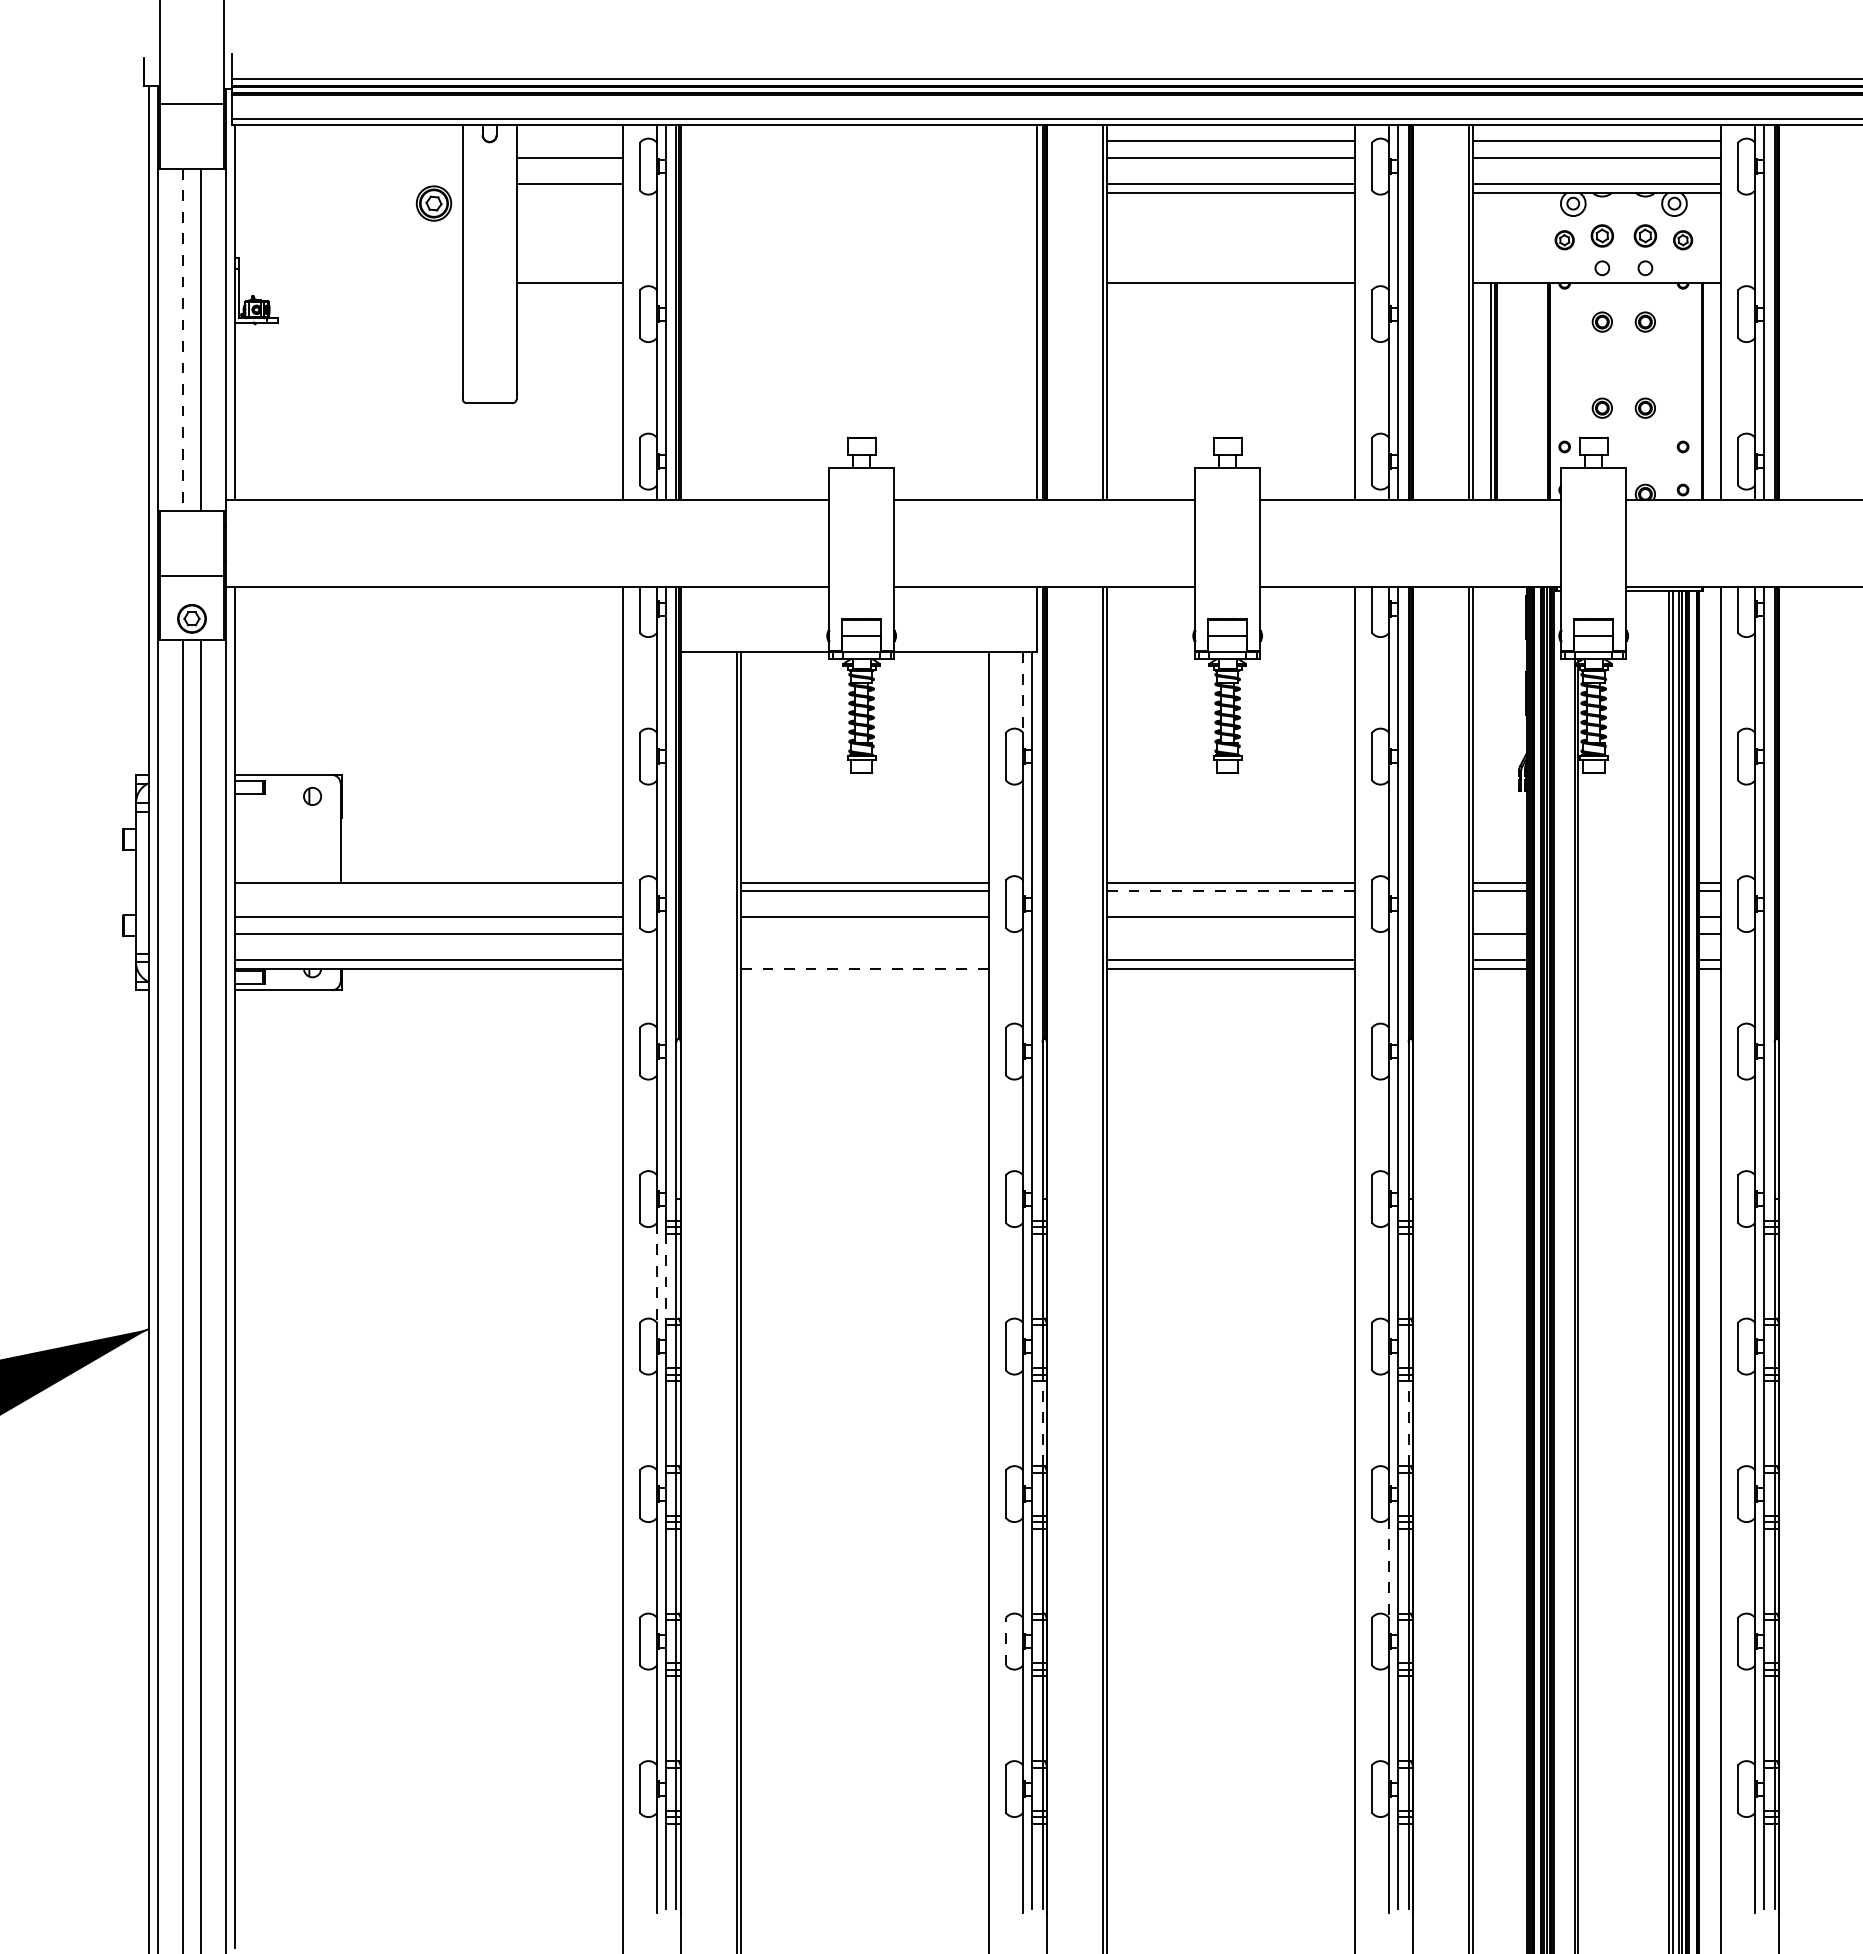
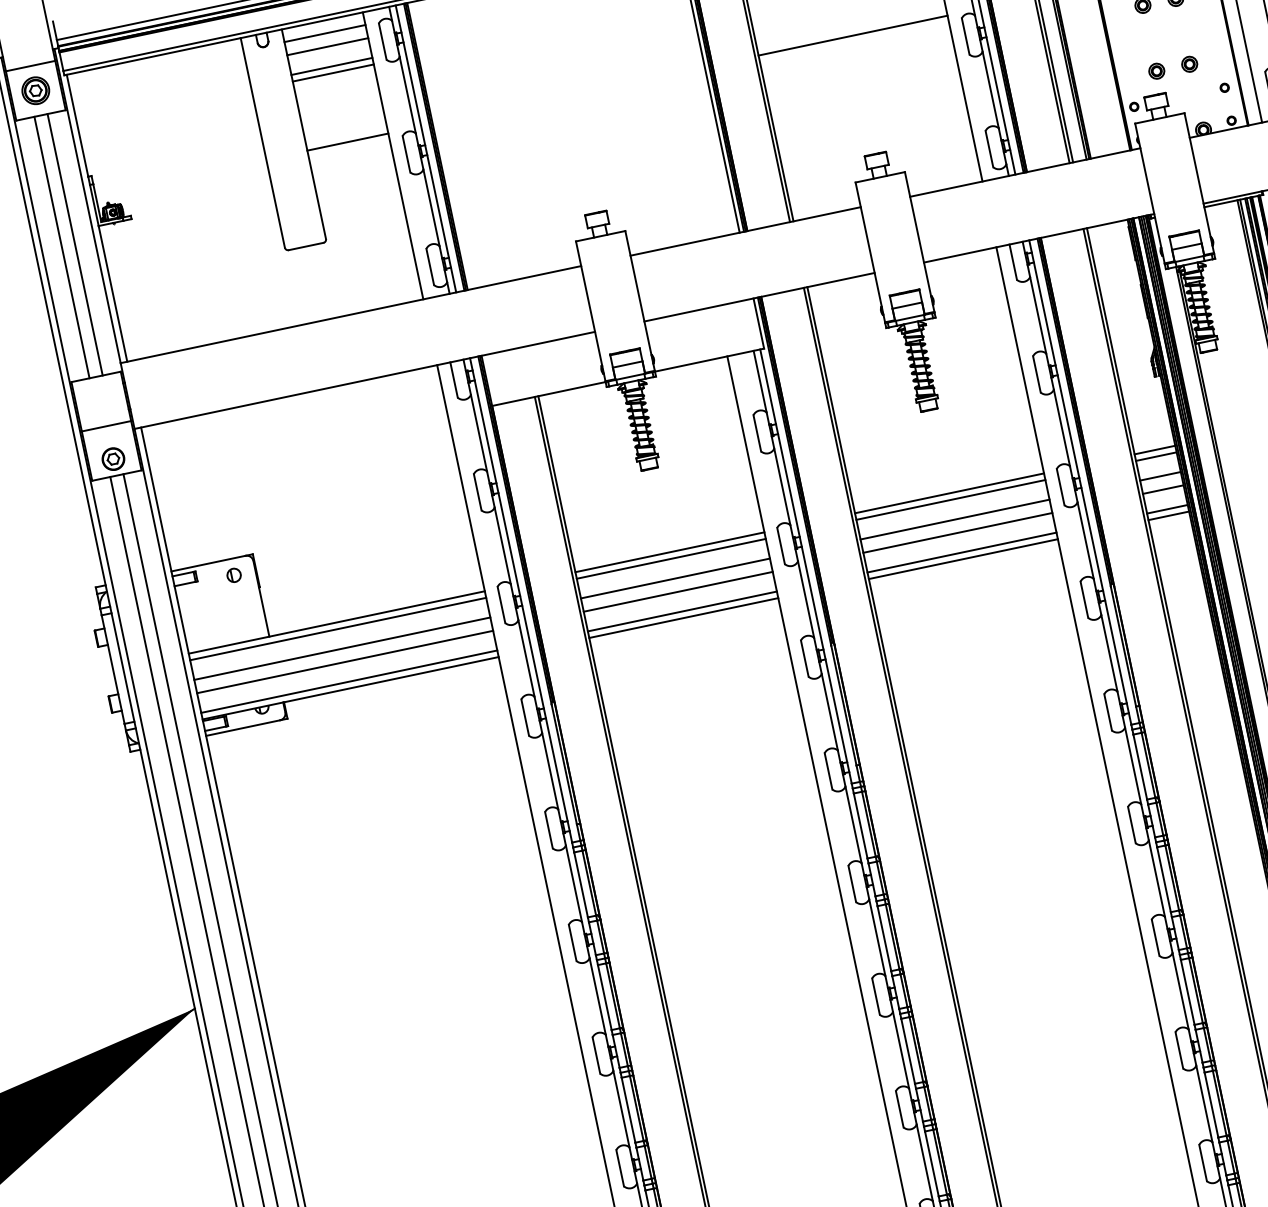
line: (569, 141) -> (324, 33), added
line: (569, 192) -> (333, 72), added
part: (433, 203) -> (35, 90), moved
line: (183, 340) -> (62, 247), dashed -> solid
line: (1023, 693) -> (760, 382), dashed -> solid
line: (428, 891) -> (337, 629), added
line: (1231, 891) -> (951, 500), dashed -> solid
line: (1499, 916) -> (1160, 476), added
line: (864, 934) -> (677, 592), added
line: (1230, 934) -> (957, 533), added
line: (864, 960) -> (682, 611), added
line: (864, 968) -> (683, 617), dashed -> solid
line: (657, 1273) -> (574, 884), dashed -> solid
line: (665, 1276) -> (580, 885), dashed -> solid
line: (1042, 1423) -> (892, 936), dashed -> solid
line: (1408, 1423) -> (1172, 877), dashed -> solid
line: (1389, 1568) -> (1180, 991), dashed -> solid
line: (1005, 1641) -> (899, 1109), dashed -> solid

